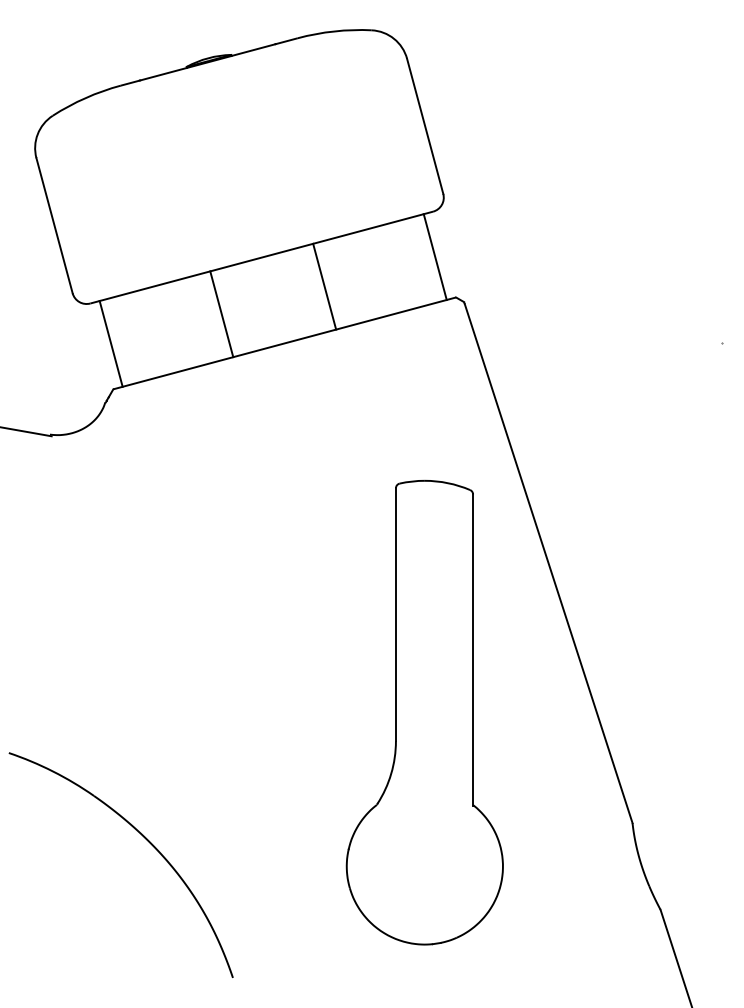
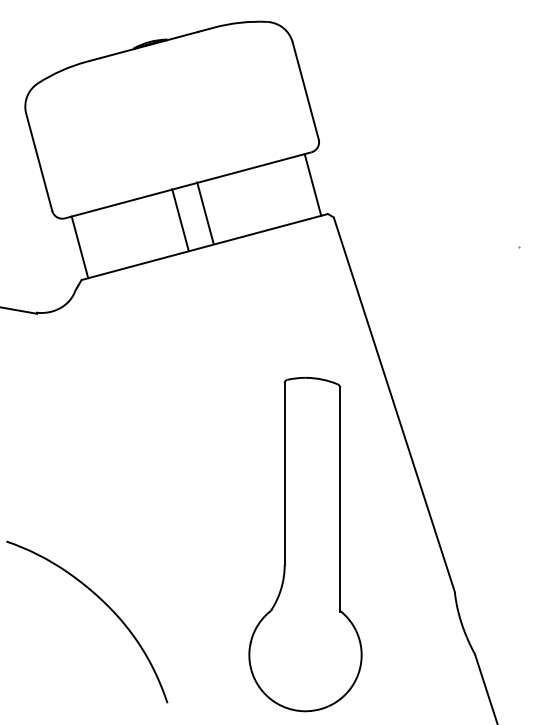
line: (324, 287) -> (205, 213), moved
line: (221, 313) -> (180, 219), moved
part: (424, 712) -> (305, 544), moved

